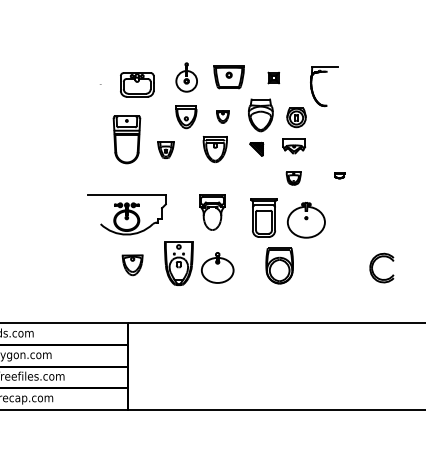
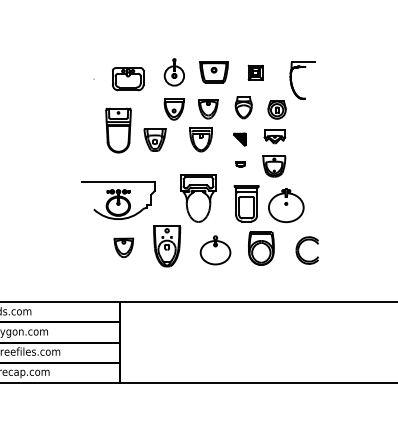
part: (273, 77) -> (255, 72), size x1.43
part: (260, 115) -> (243, 107), size x0.71
part: (222, 116) -> (207, 108), size x1.67
part: (165, 149) -> (154, 139), size x1.43
part: (339, 175) -> (240, 163), moved
part: (293, 178) -> (274, 166), size x1.67
part: (212, 212) -> (198, 198), size x1.43
part: (373, 266) -> (299, 249), moved
part: (217, 267) -> (215, 249), moved

